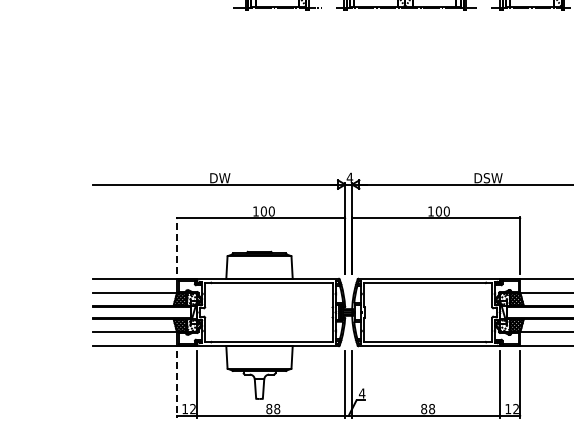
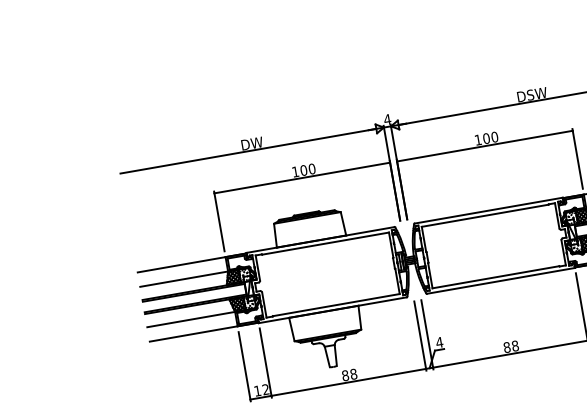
line: (177, 245) -> (219, 221), dashed -> solid
line: (177, 384) -> (245, 366), dashed -> solid

